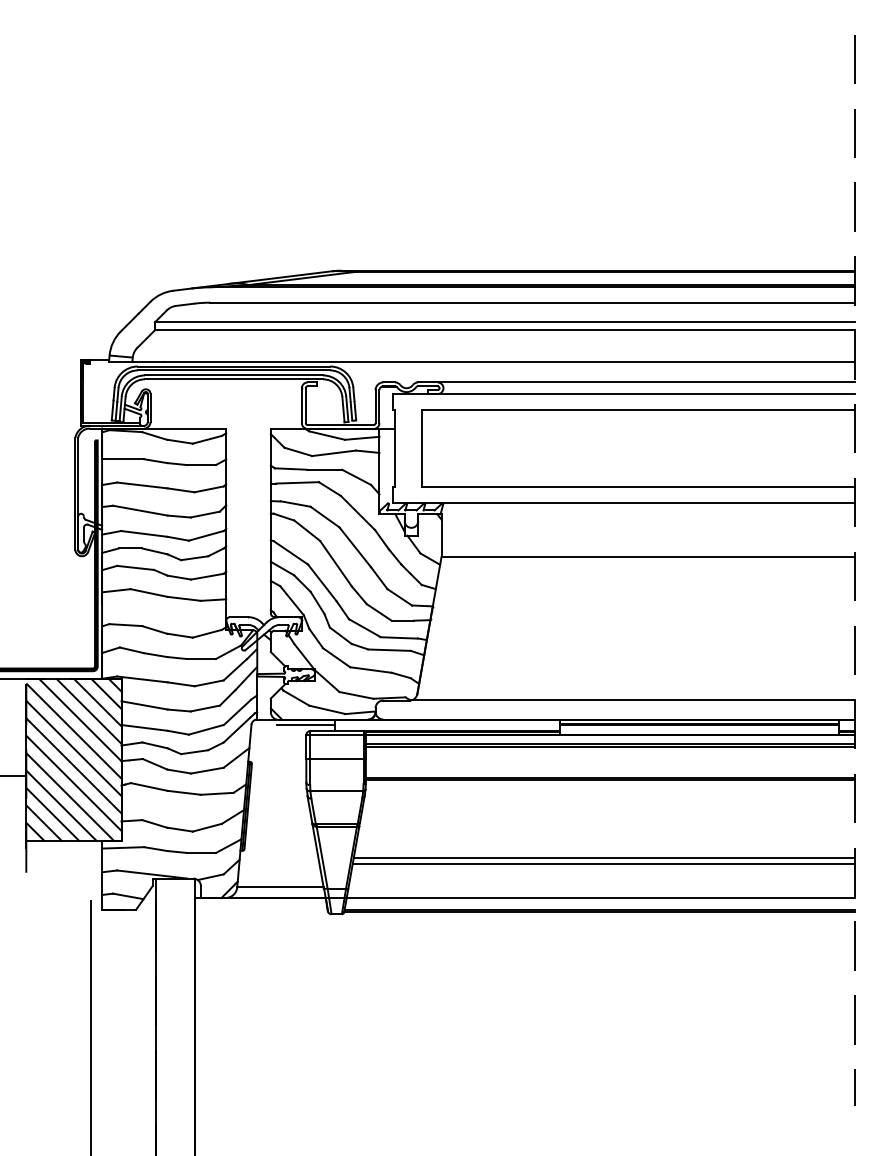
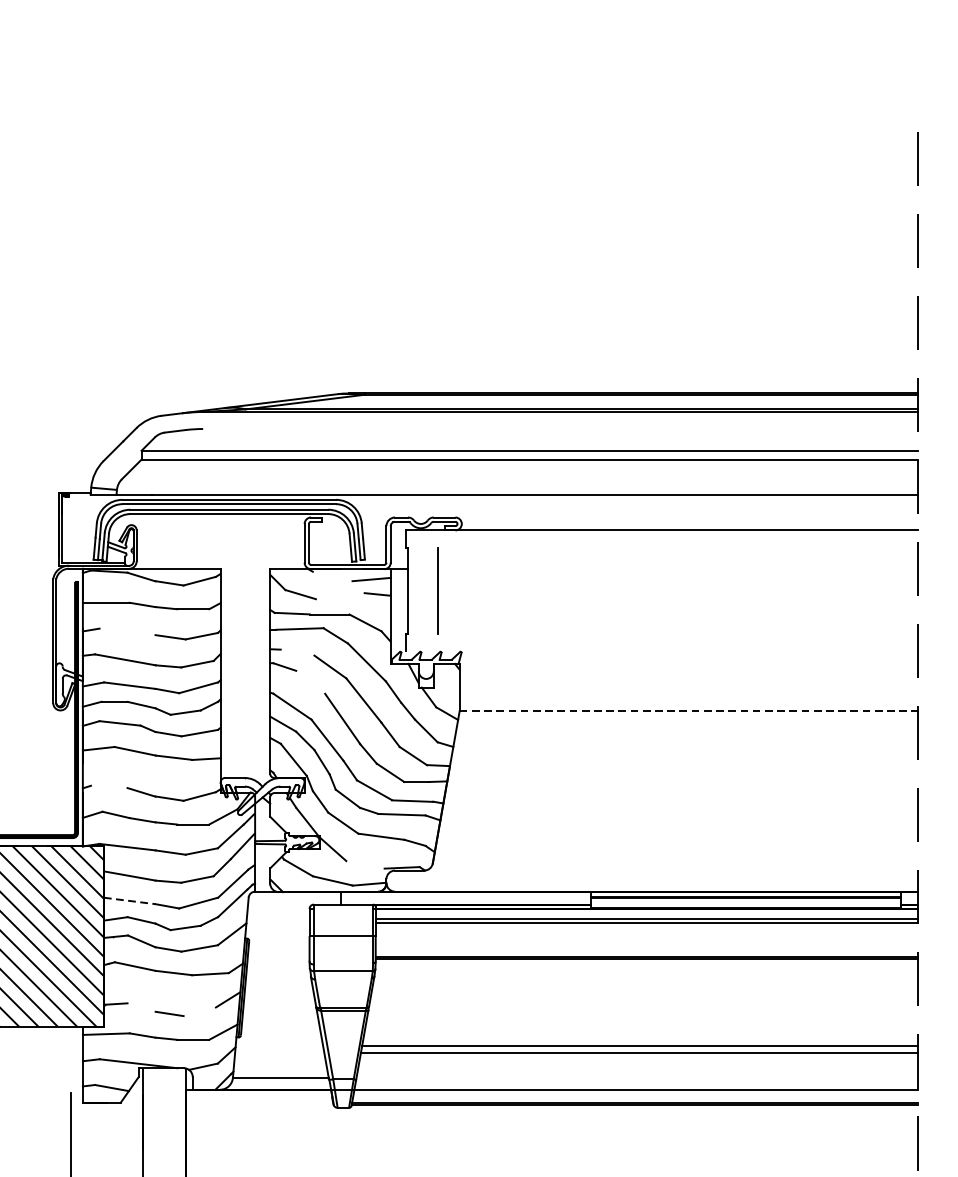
line: (532, 302) -> (560, 428), removed
line: (645, 382) -> (686, 517), removed
line: (638, 409) -> (678, 547), removed
line: (327, 435) -> (333, 576), removed
line: (333, 453) -> (339, 596), removed
line: (142, 485) -> (127, 631), removed
line: (638, 487) -> (678, 634), removed
line: (623, 502) -> (661, 650), removed
line: (295, 503) -> (297, 651), removed
line: (307, 530) -> (310, 681), removed
line: (648, 556) -> (689, 710), solid -> dashed
line: (125, 625) -> (108, 787), removed
line: (356, 695) -> (365, 865), removed
line: (632, 700) -> (671, 870), removed
line: (305, 724) -> (308, 897), removed
line: (144, 727) -> (129, 900), solid -> dashed
line: (336, 735) -> (343, 909), removed
line: (154, 823) -> (141, 1007), removed
line: (206, 827) -> (198, 1011), removed

